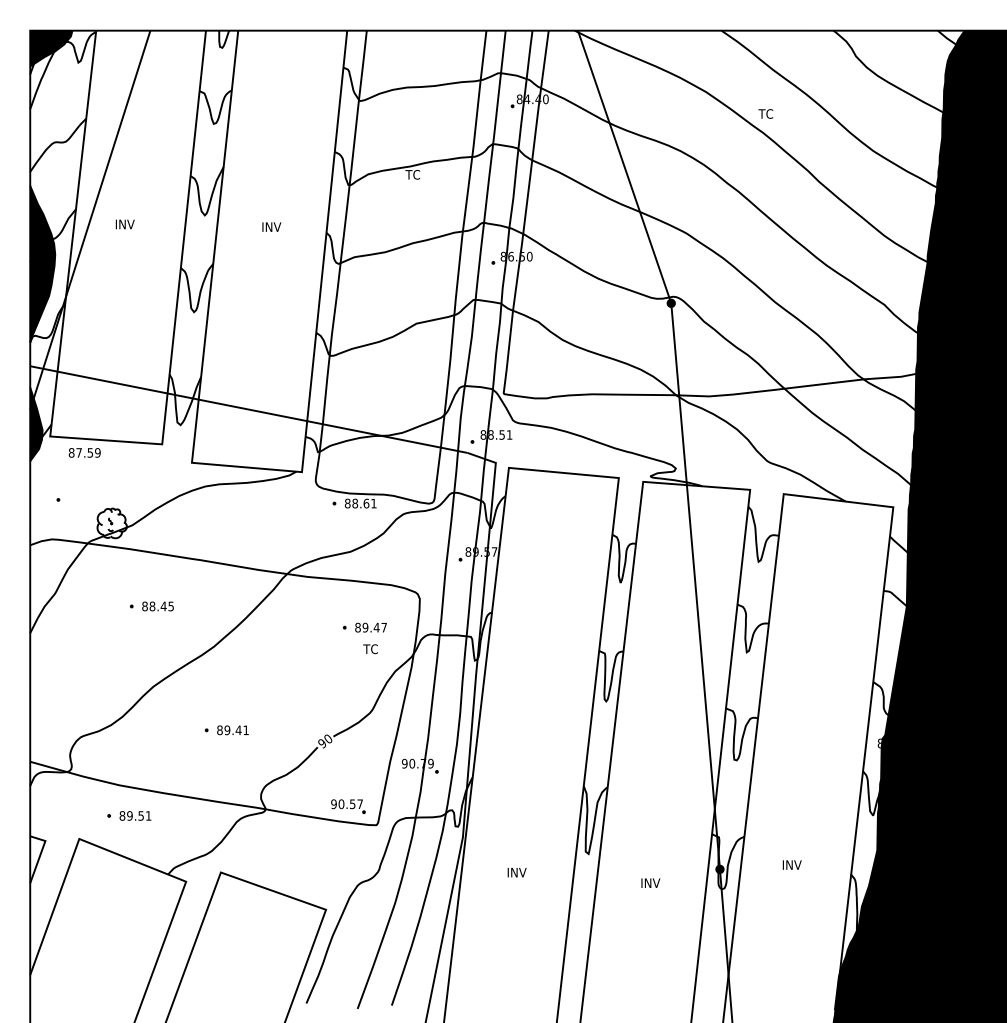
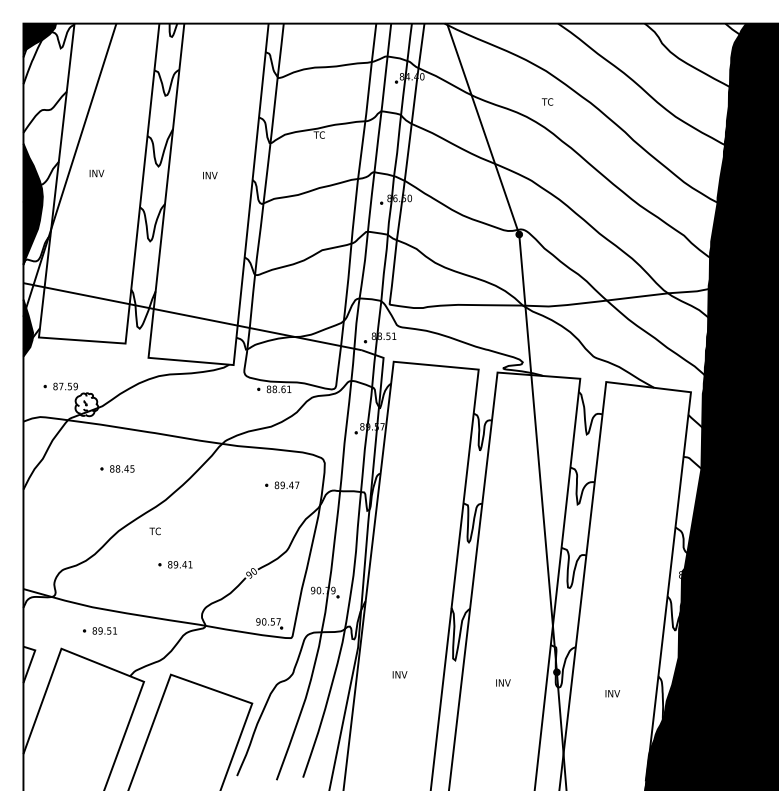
text: (765, 113) -> (547, 101), moved
text: (84, 452) -> (65, 386), moved
text: (370, 649) -> (155, 531), moved
text: (791, 864) -> (612, 693), moved

